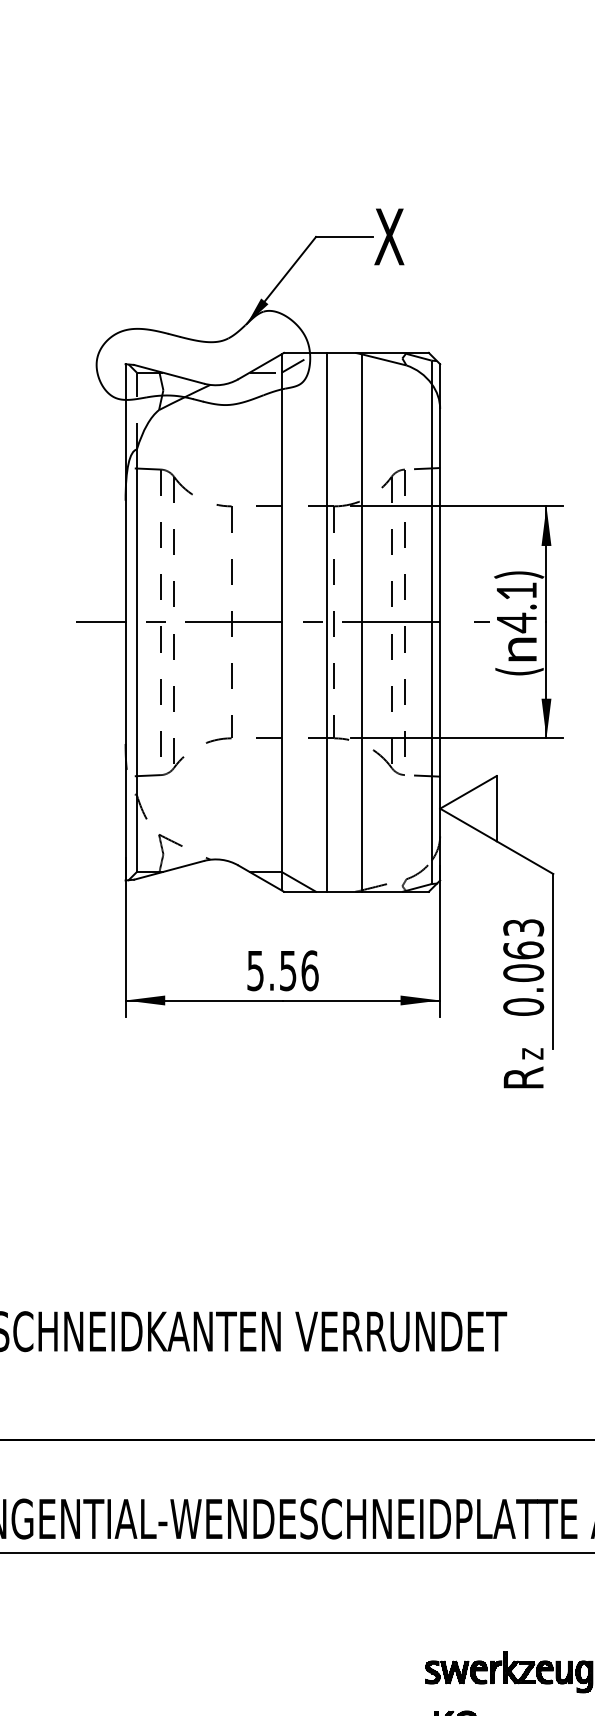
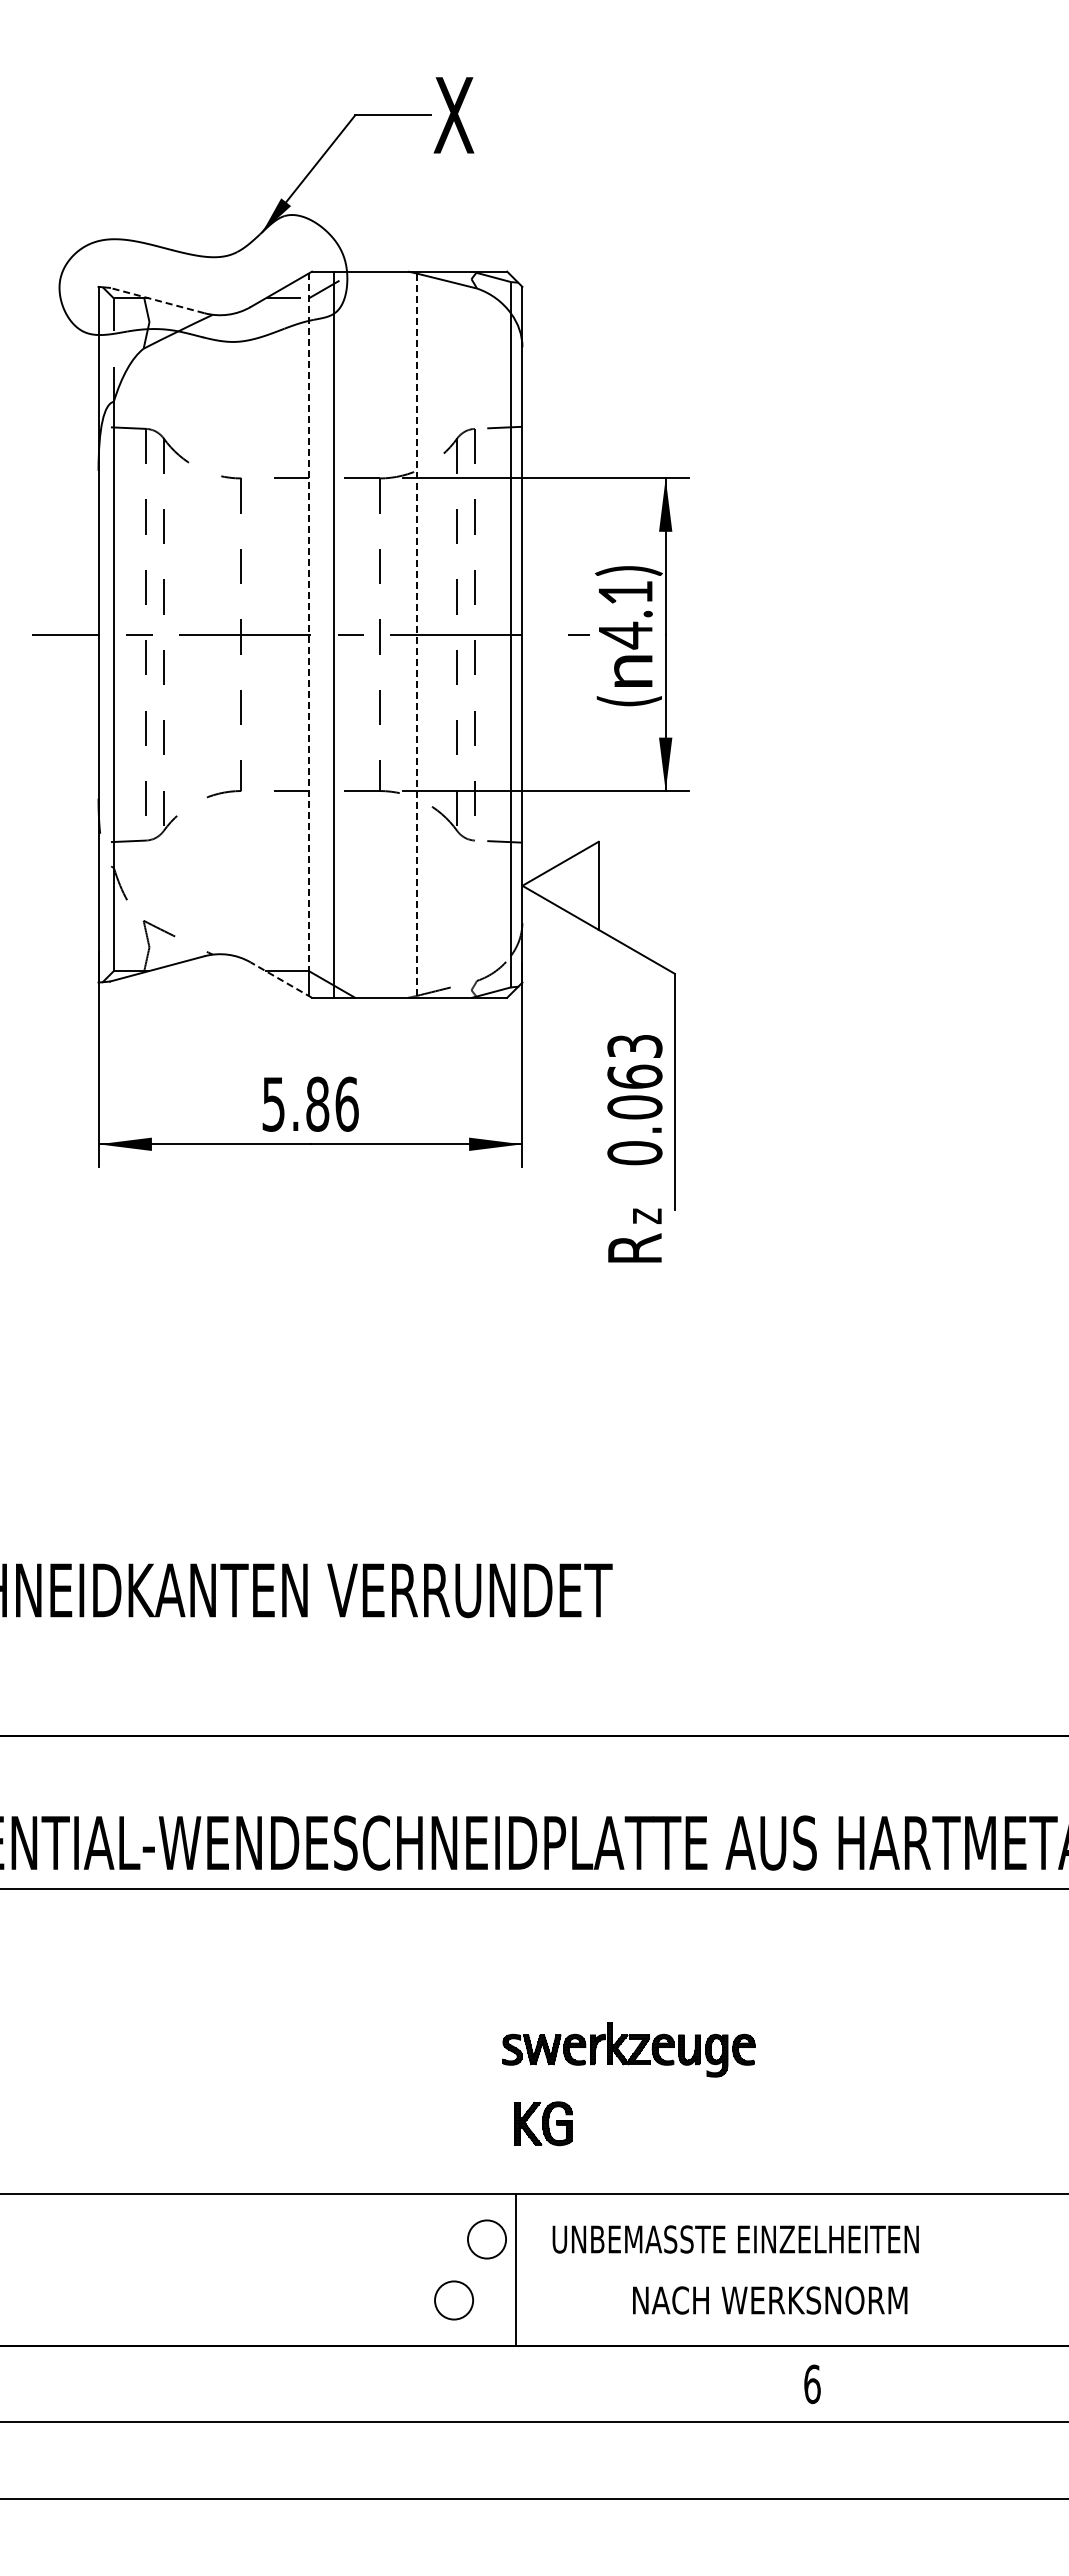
line: (169, 374) -> (157, 300), solid -> dashed
line: (281, 613) -> (308, 622), solid -> dashed
line: (327, 622) -> (334, 634), moved
line: (361, 623) -> (416, 636), solid -> dashed
line: (260, 878) -> (280, 979), solid -> dashed
text: (288, 970) -> (317, 1103), 5.56 -> 5.86

